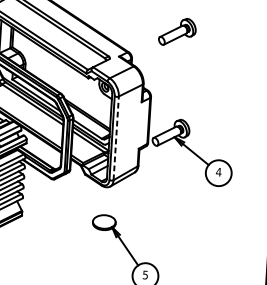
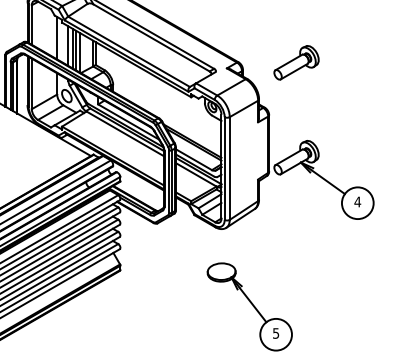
part: (177, 31) -> (296, 62), moved
line: (116, 138) -> (229, 168), dashed -> solid

